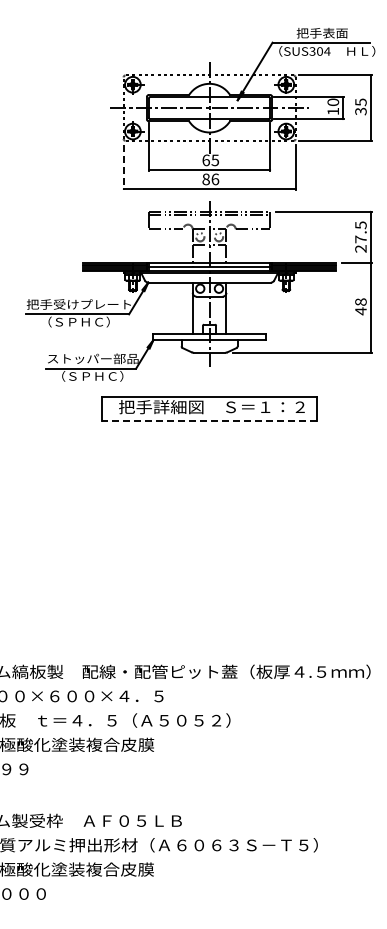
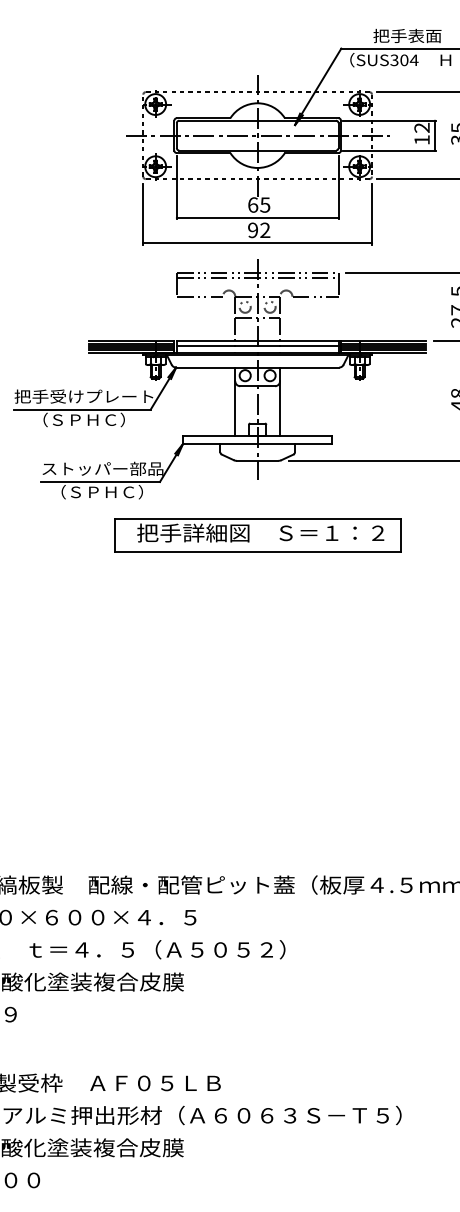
text: (333, 102) -> (422, 128), 10 -> 12
line: (123, 167) -> (143, 214), dashed -> solid
text: (210, 179) -> (258, 230), 86 -> 92
line: (209, 421) -> (257, 552), dashed -> solid

